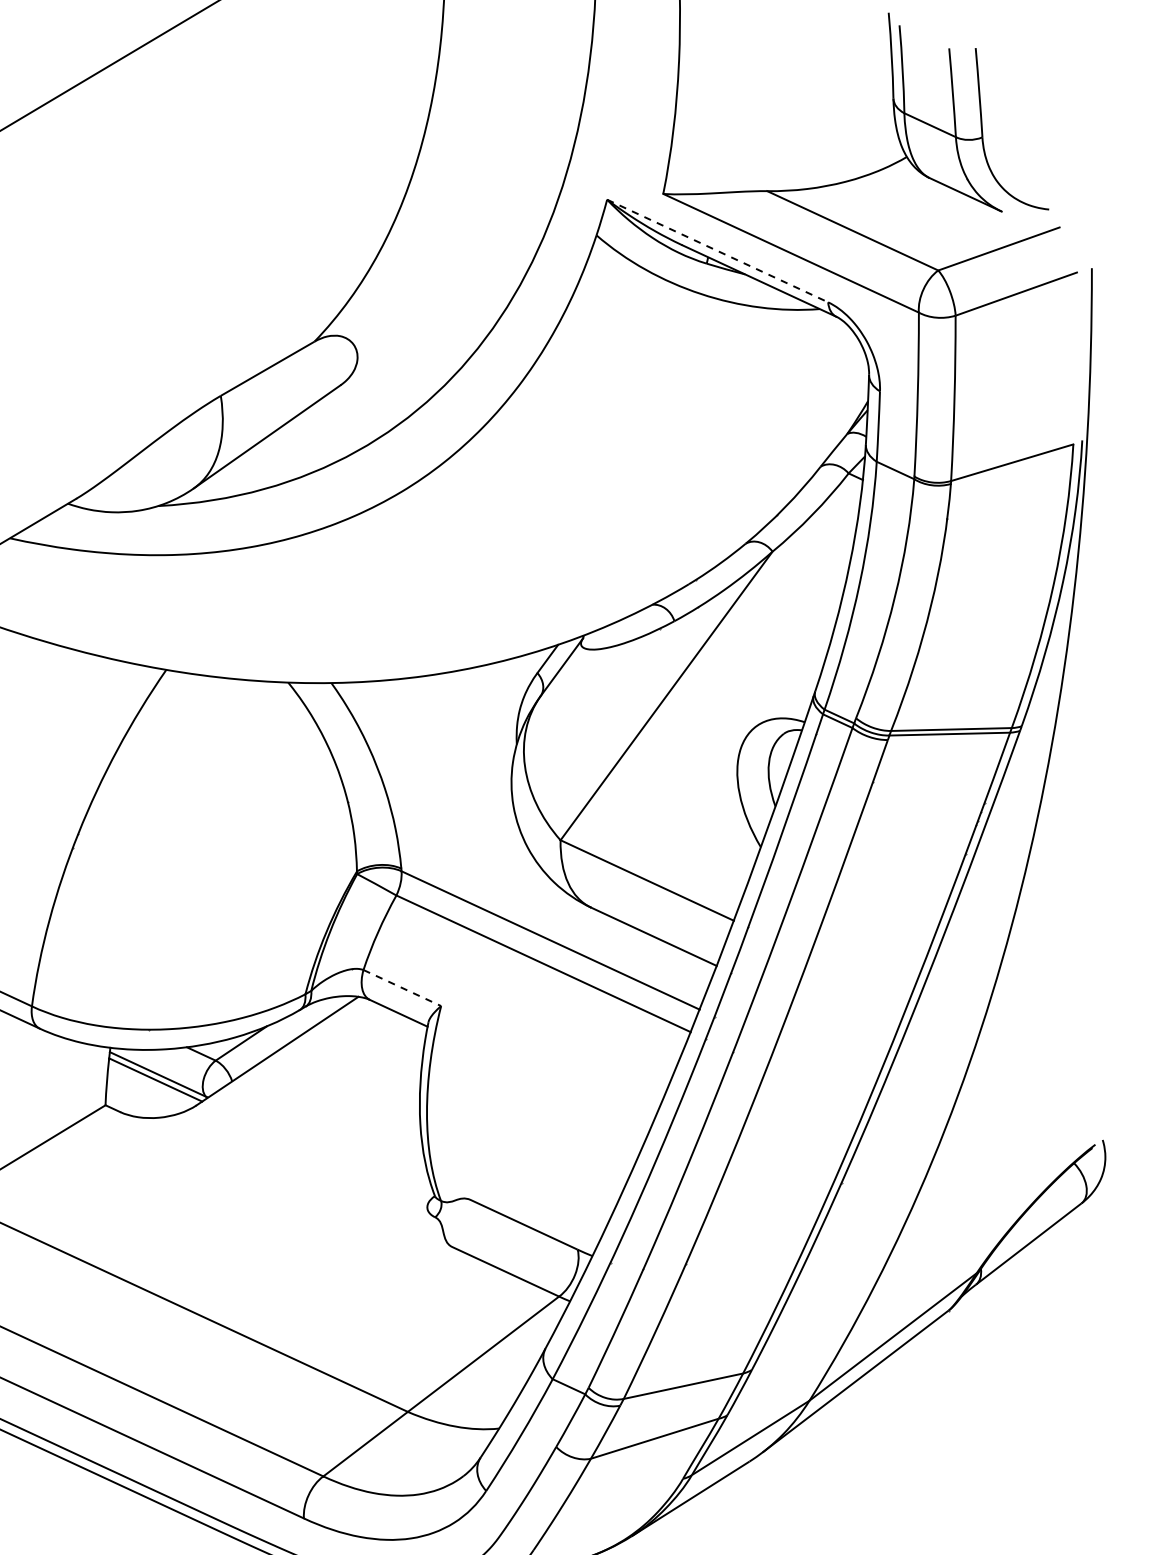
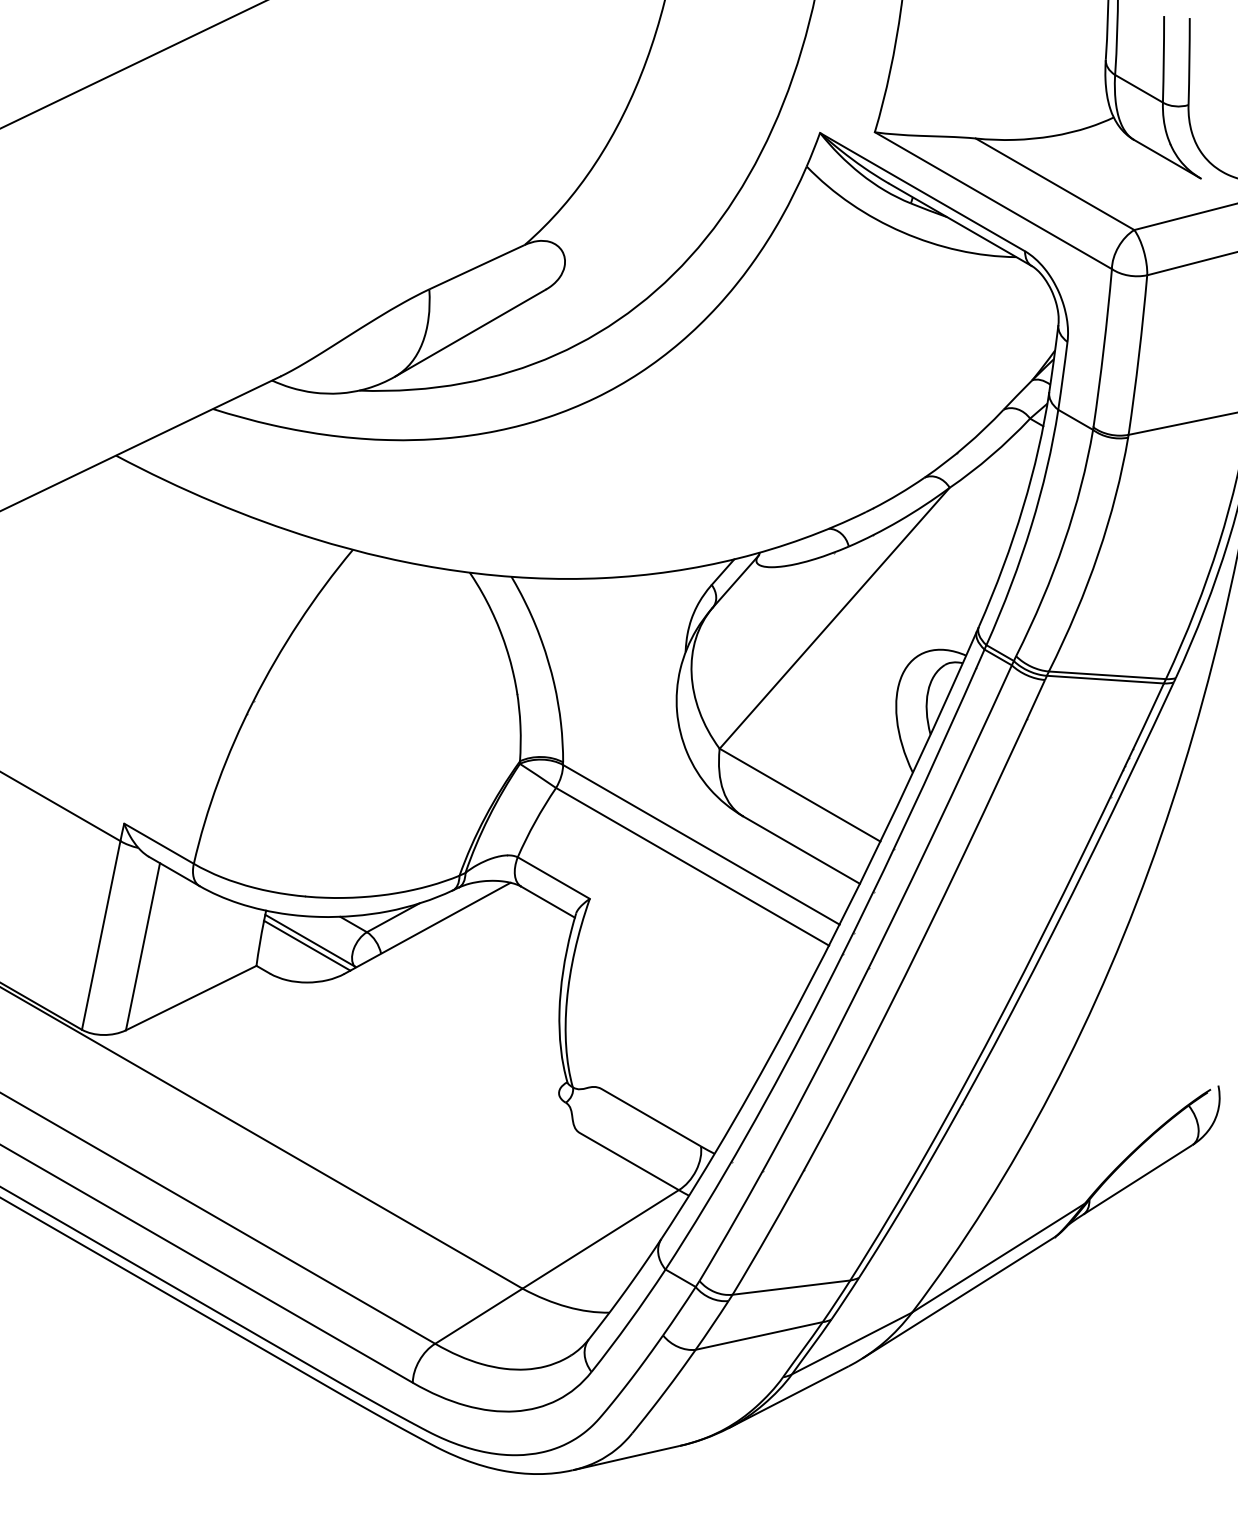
line: (718, 251) -> (923, 192), dashed -> solid
line: (402, 988) -> (553, 878), dashed -> solid

